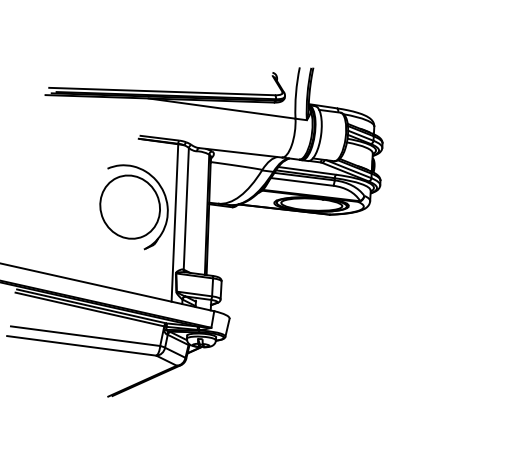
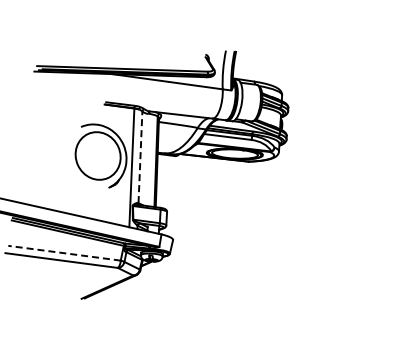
line: (186, 209) -> (140, 157), solid -> dashed
line: (85, 336) -> (64, 253), solid -> dashed

